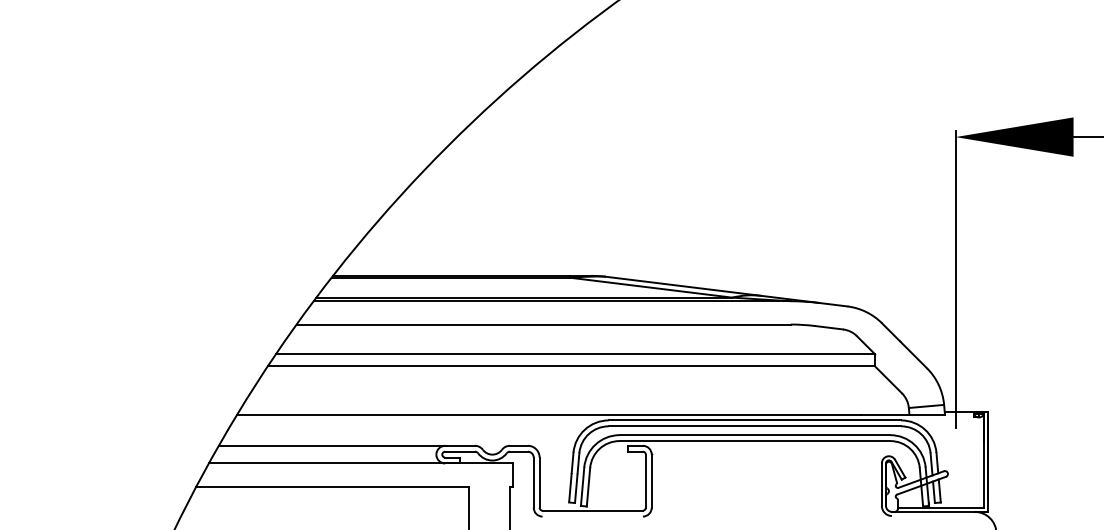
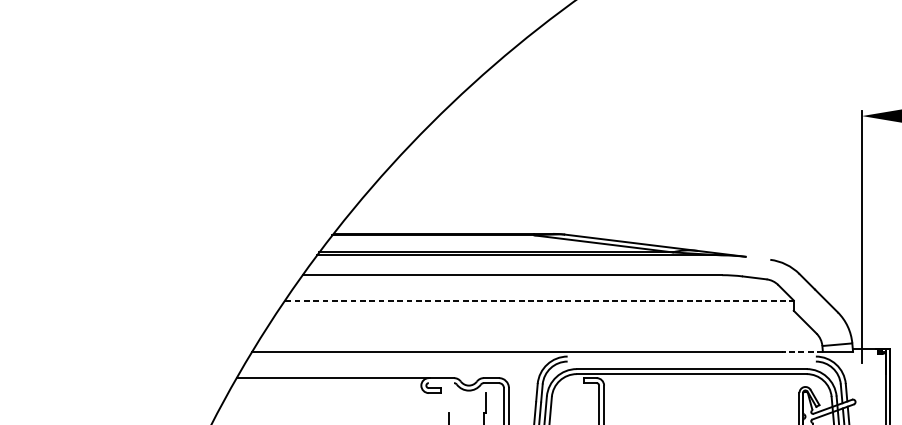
line: (833, 304) -> (758, 258), removed
line: (575, 354) -> (539, 300), solid -> dashed
line: (571, 366) -> (536, 310), removed
line: (884, 414) -> (801, 351), solid -> dashed
line: (754, 420) -> (691, 356), removed
line: (754, 426) -> (691, 361), removed
line: (459, 451) -> (440, 382), removed
line: (361, 463) -> (357, 393), removed
line: (332, 487) -> (333, 413), removed

